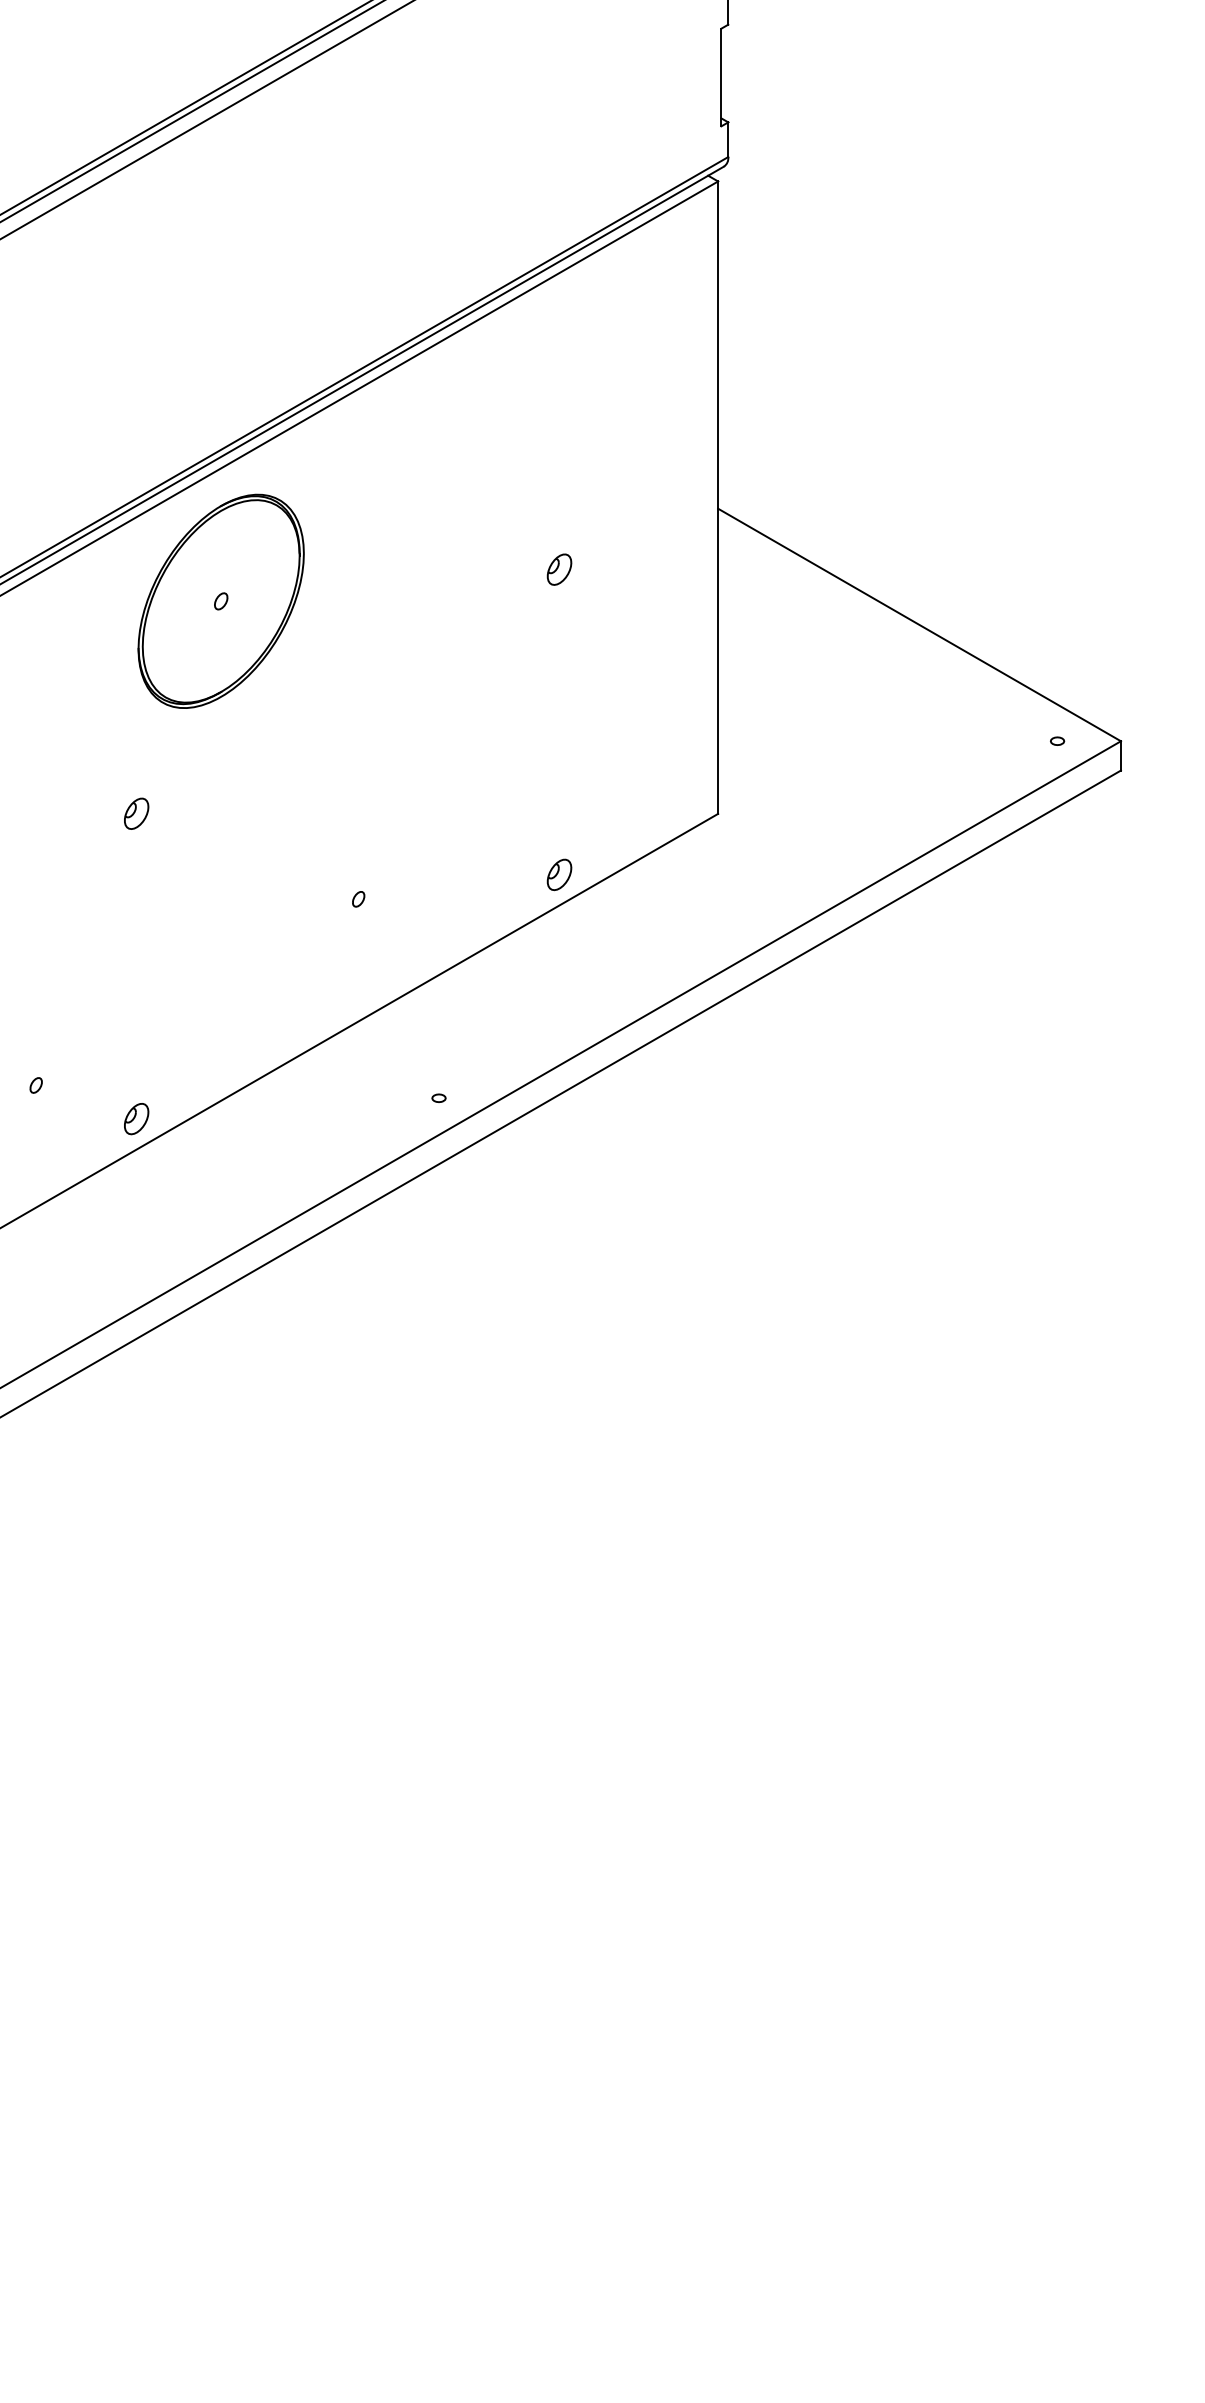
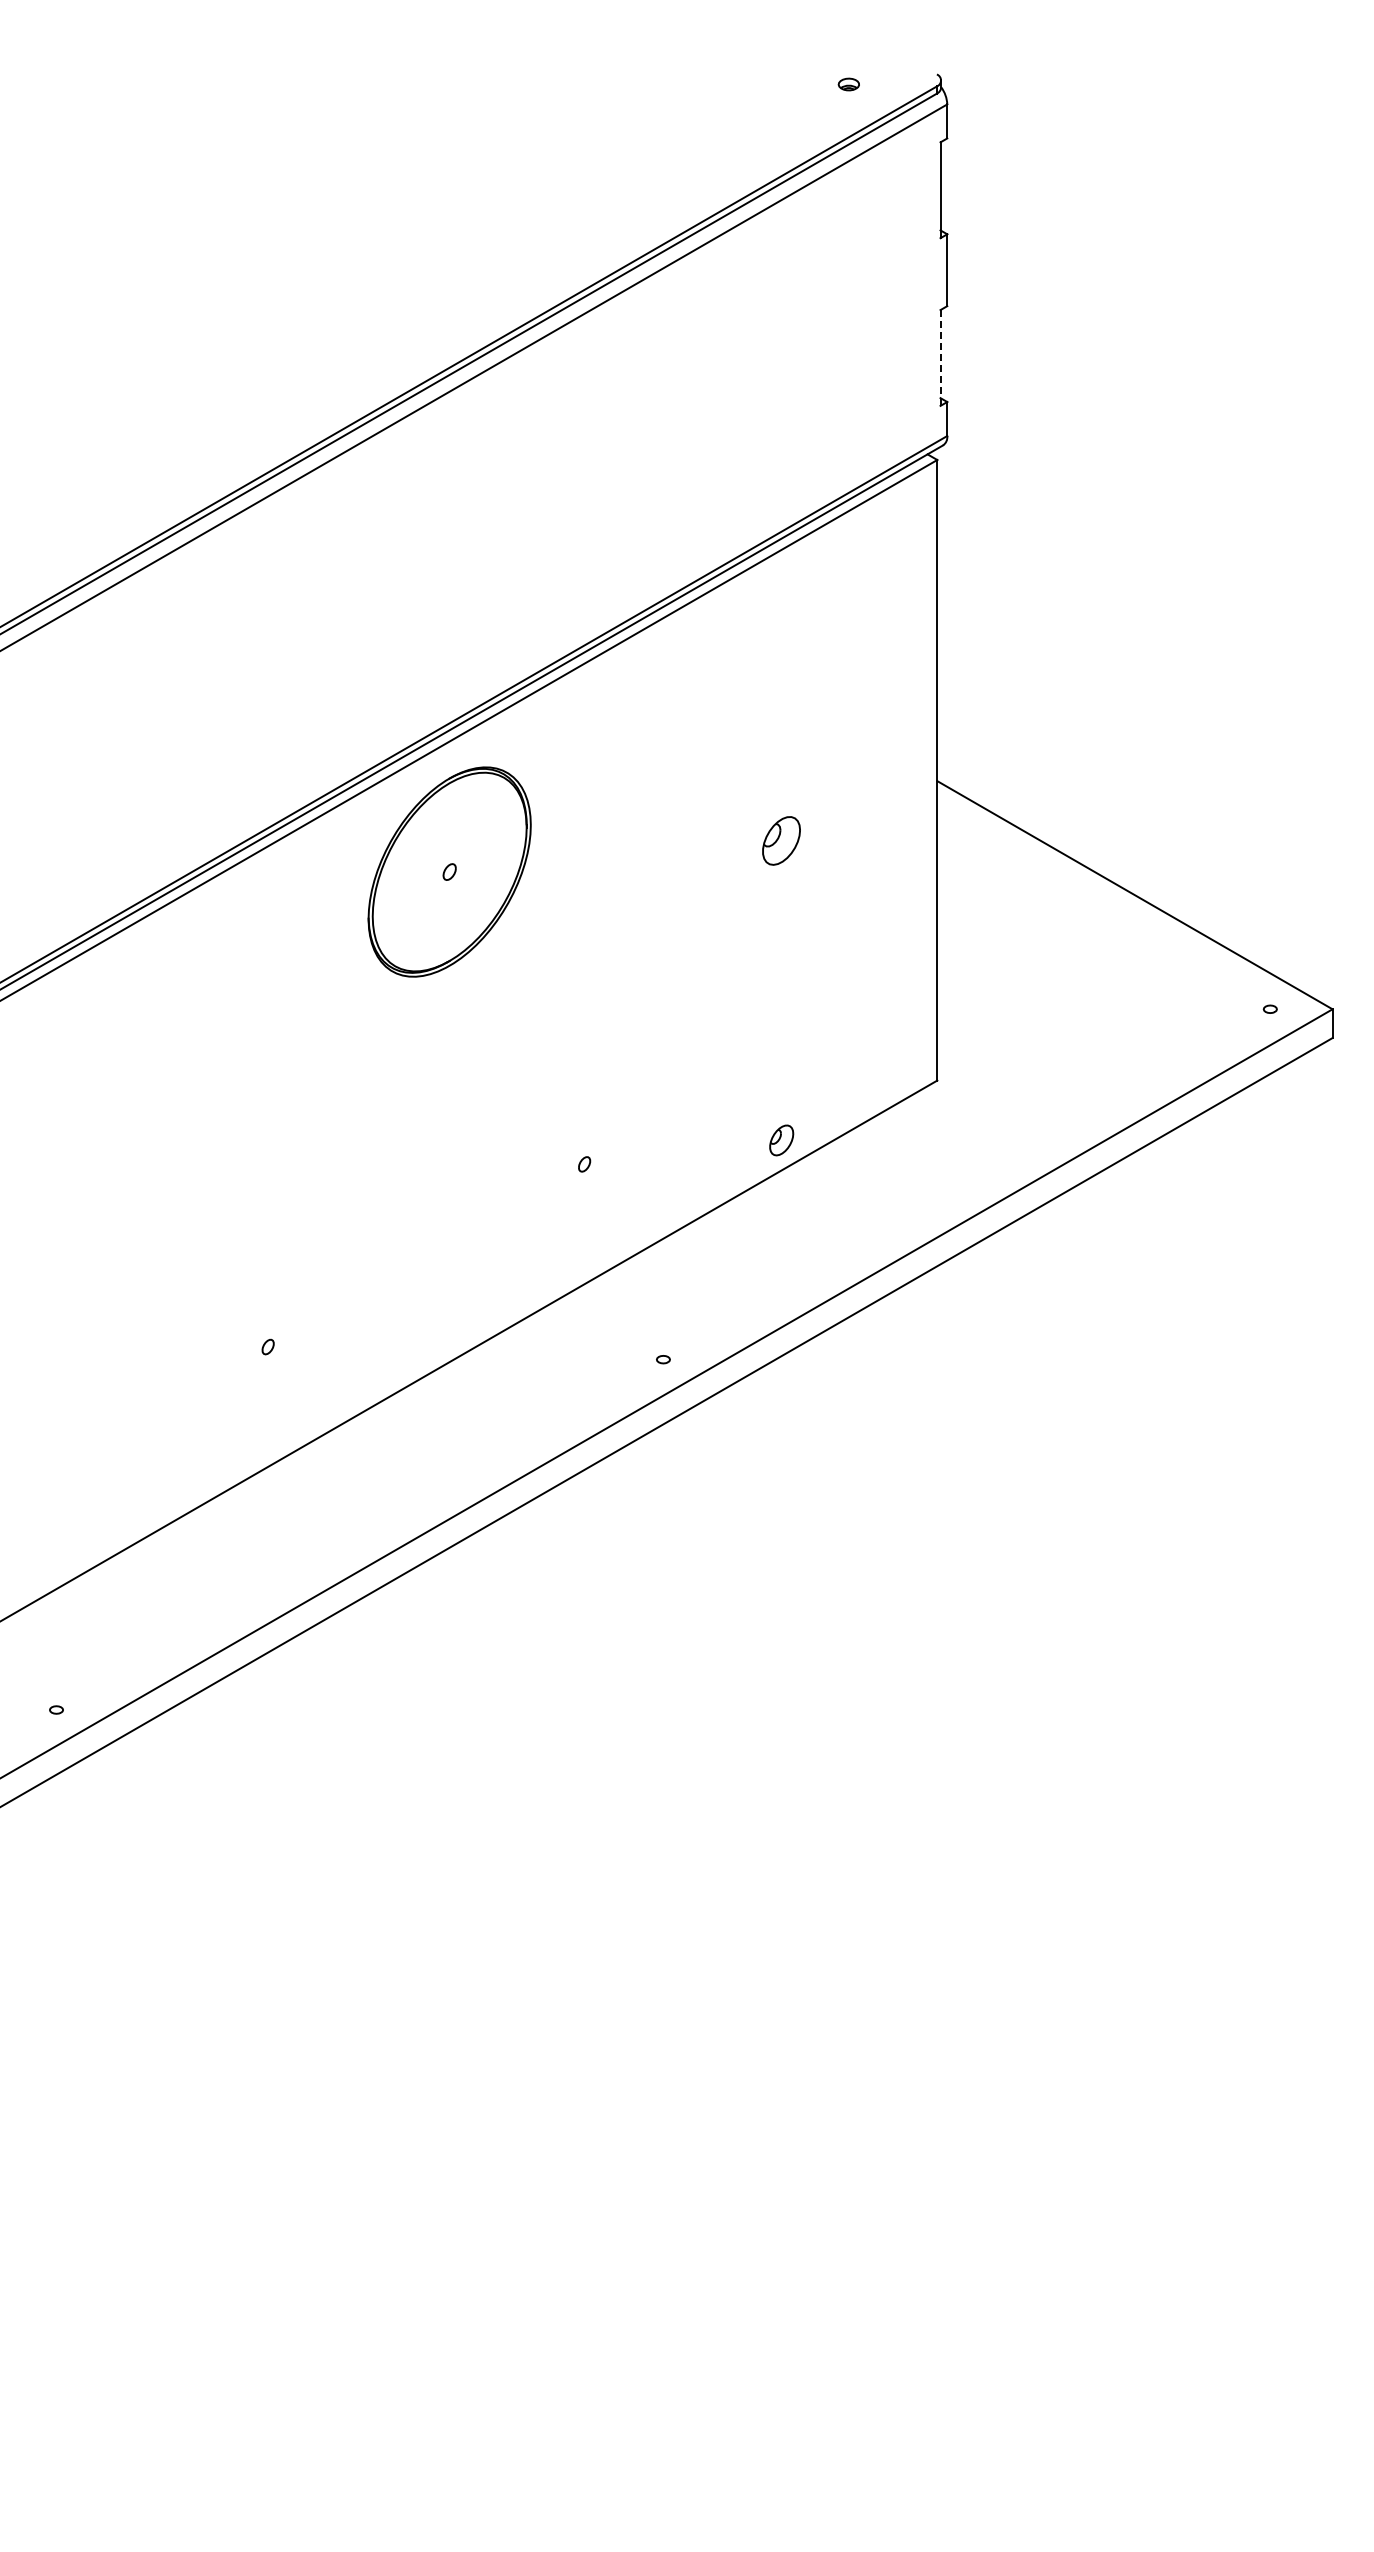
line: (721, 77) -> (940, 357), solid -> dashed
part: (559, 569) -> (781, 840), size x1.6
part: (136, 813) -> (366, 1080), removed
part: (136, 1118) -> (366, 1379), removed

